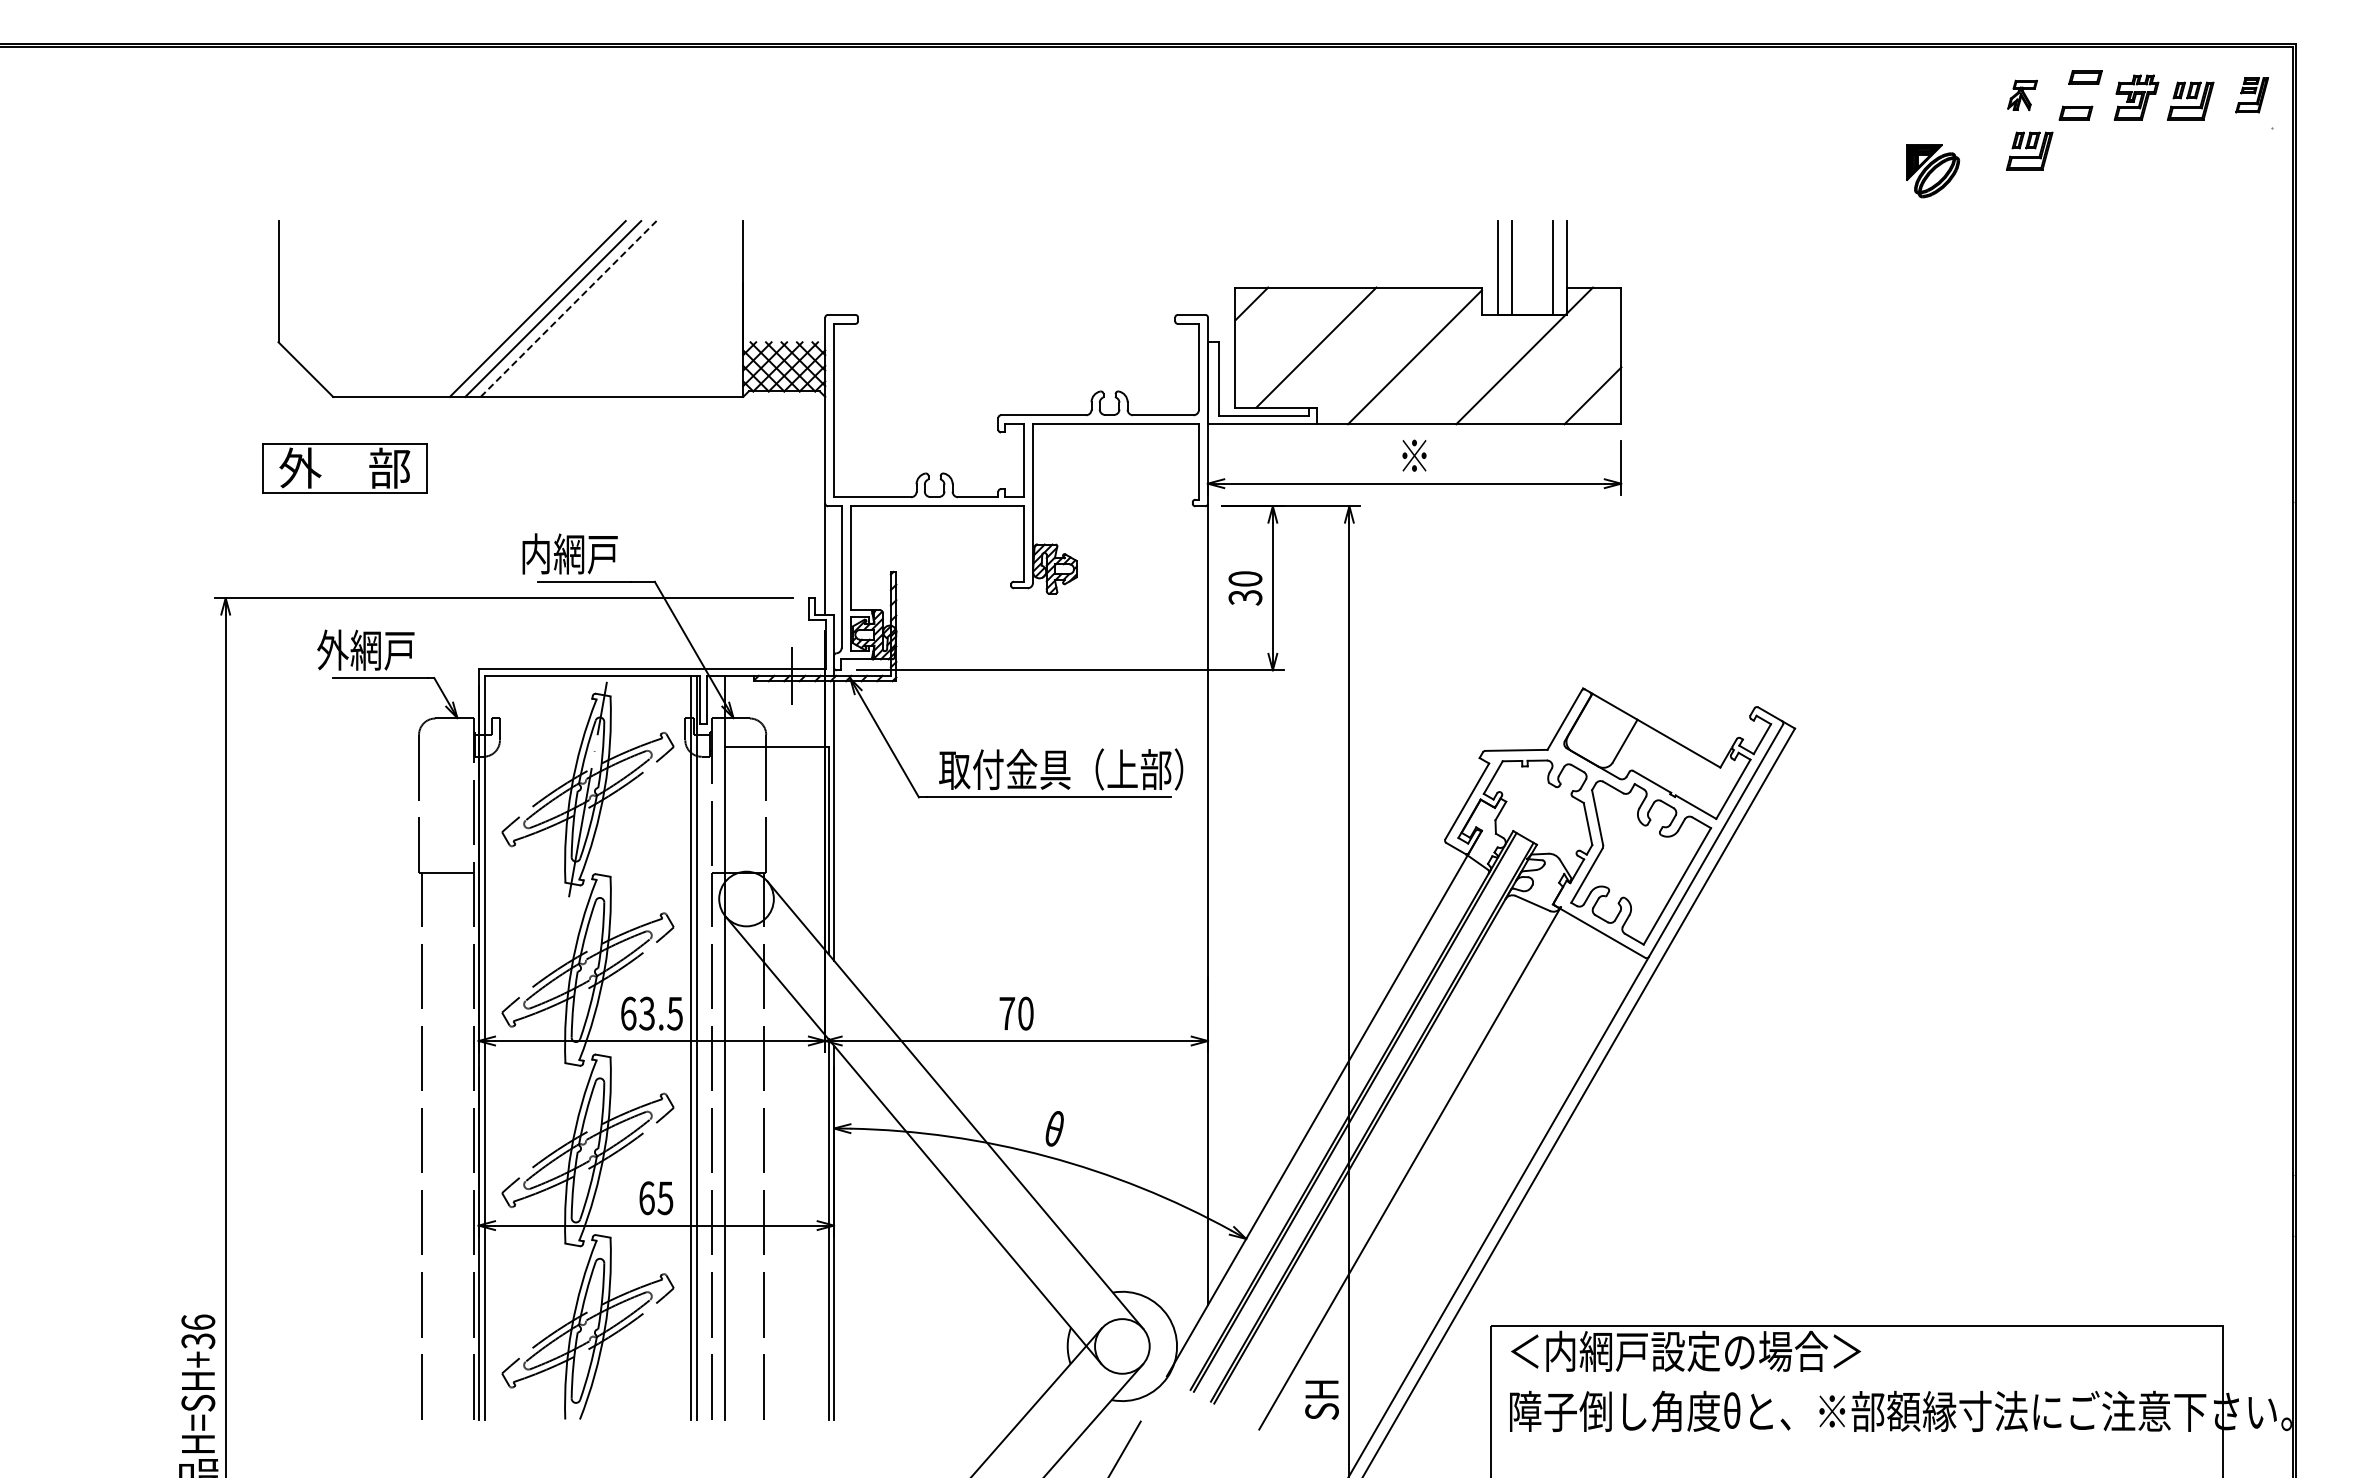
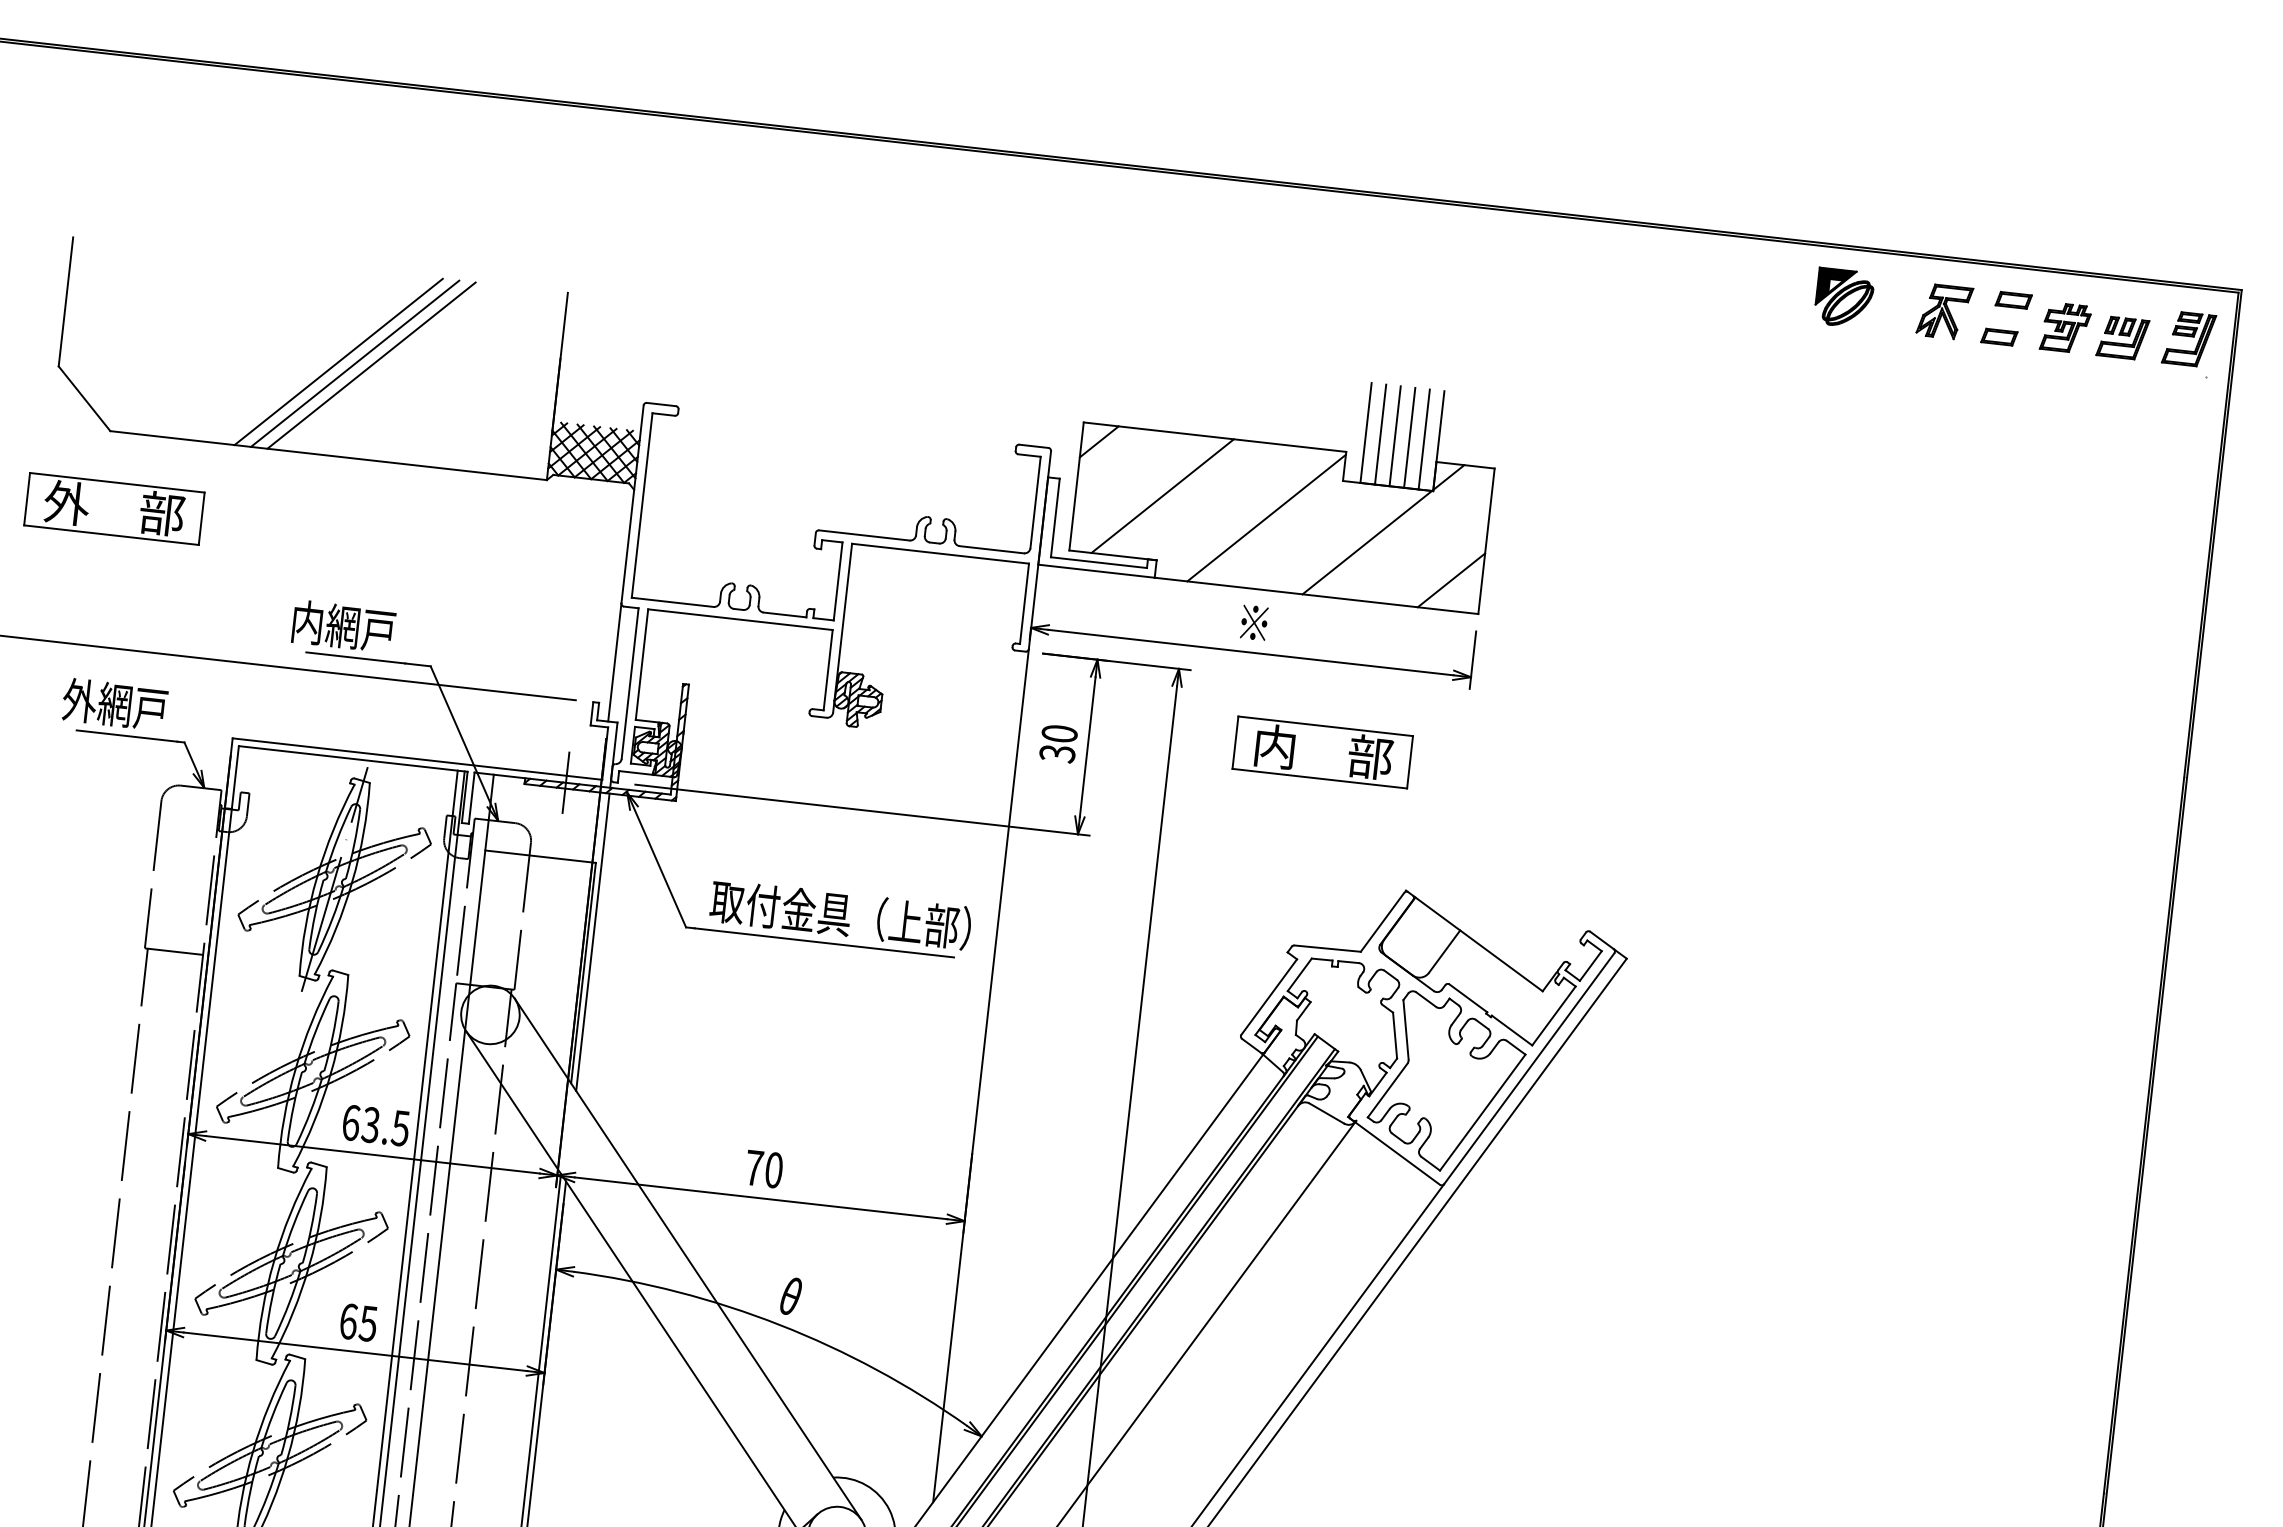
part: (2022, 95) -> (1944, 311), size x1.67
part: (2251, 95) -> (2188, 339), size x1.43
part: (2029, 150) -> (1945, 371), removed
part: (1933, 171) -> (1844, 298), moved
line: (1525, 267) -> (1394, 435), added
line: (1539, 267) -> (1409, 437), added
line: (569, 308) -> (372, 365), dashed -> solid
part: (1490, 568) -> (1321, 751), added

